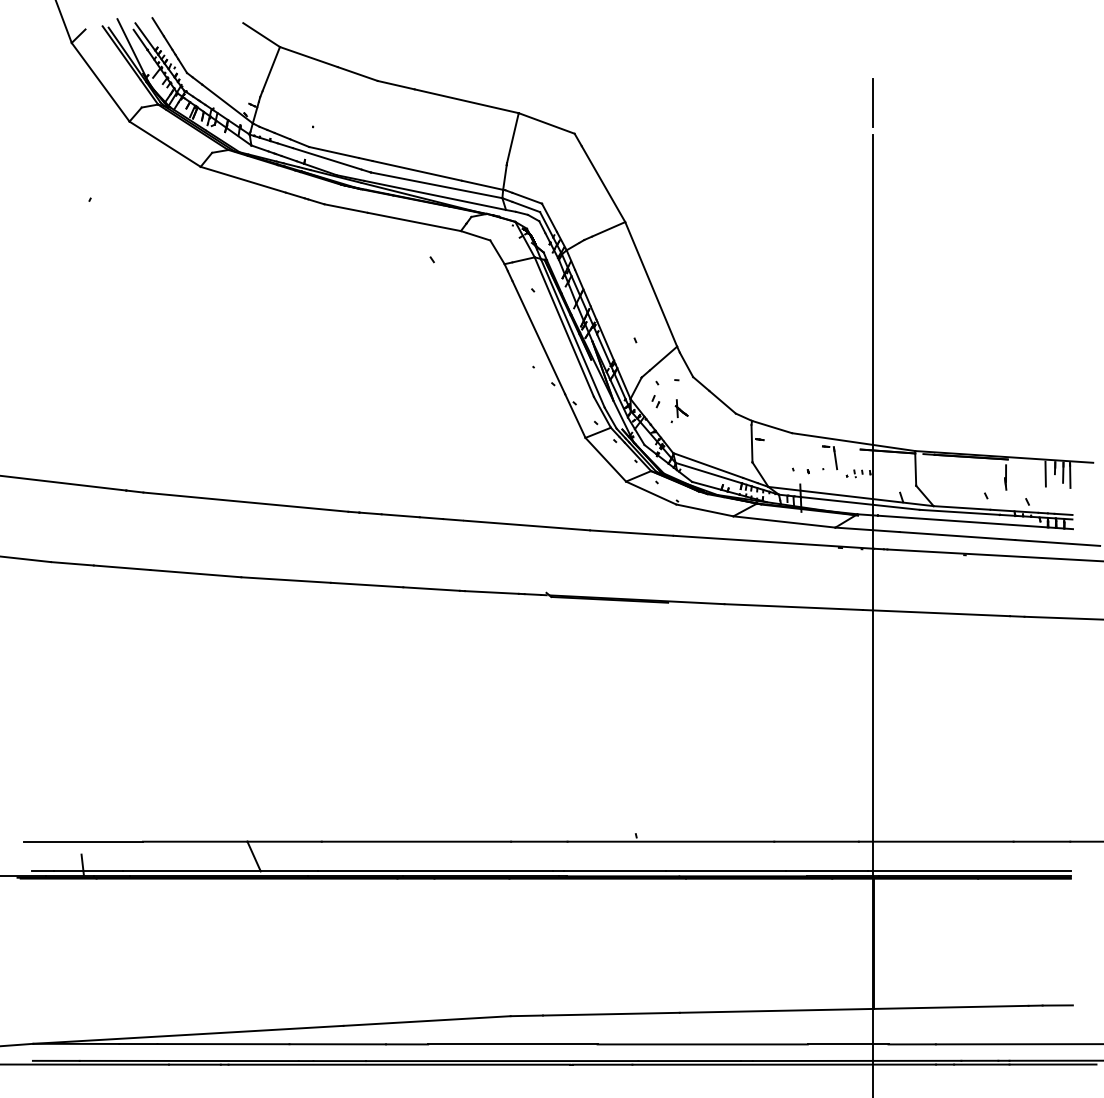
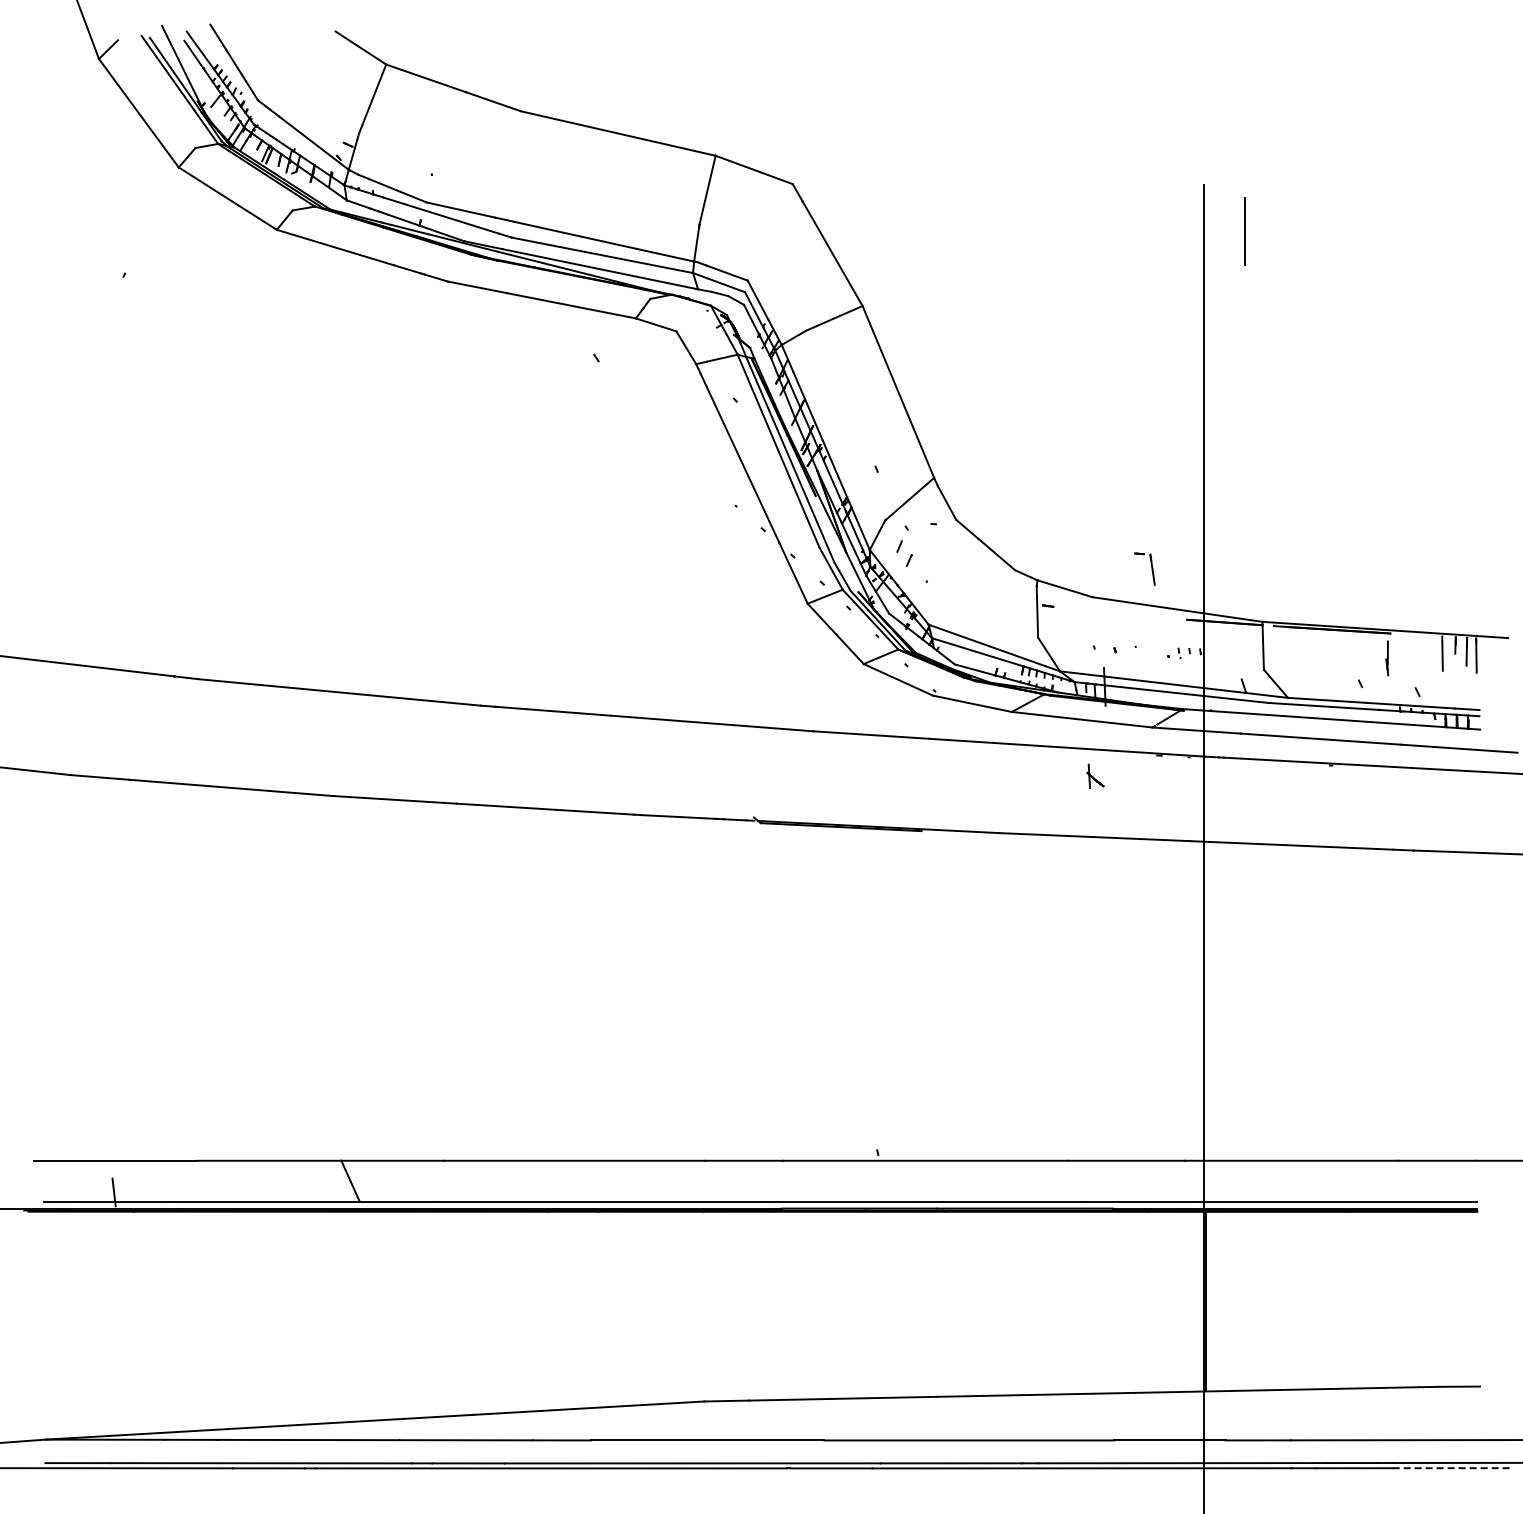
line: (872, 102) -> (1244, 231), moved
part: (655, 401) -> (904, 553), size x1.6
part: (681, 408) -> (1095, 775), moved
part: (834, 457) -> (1151, 568), moved
line: (1052, 1064) -> (1452, 1468), solid -> dashed

